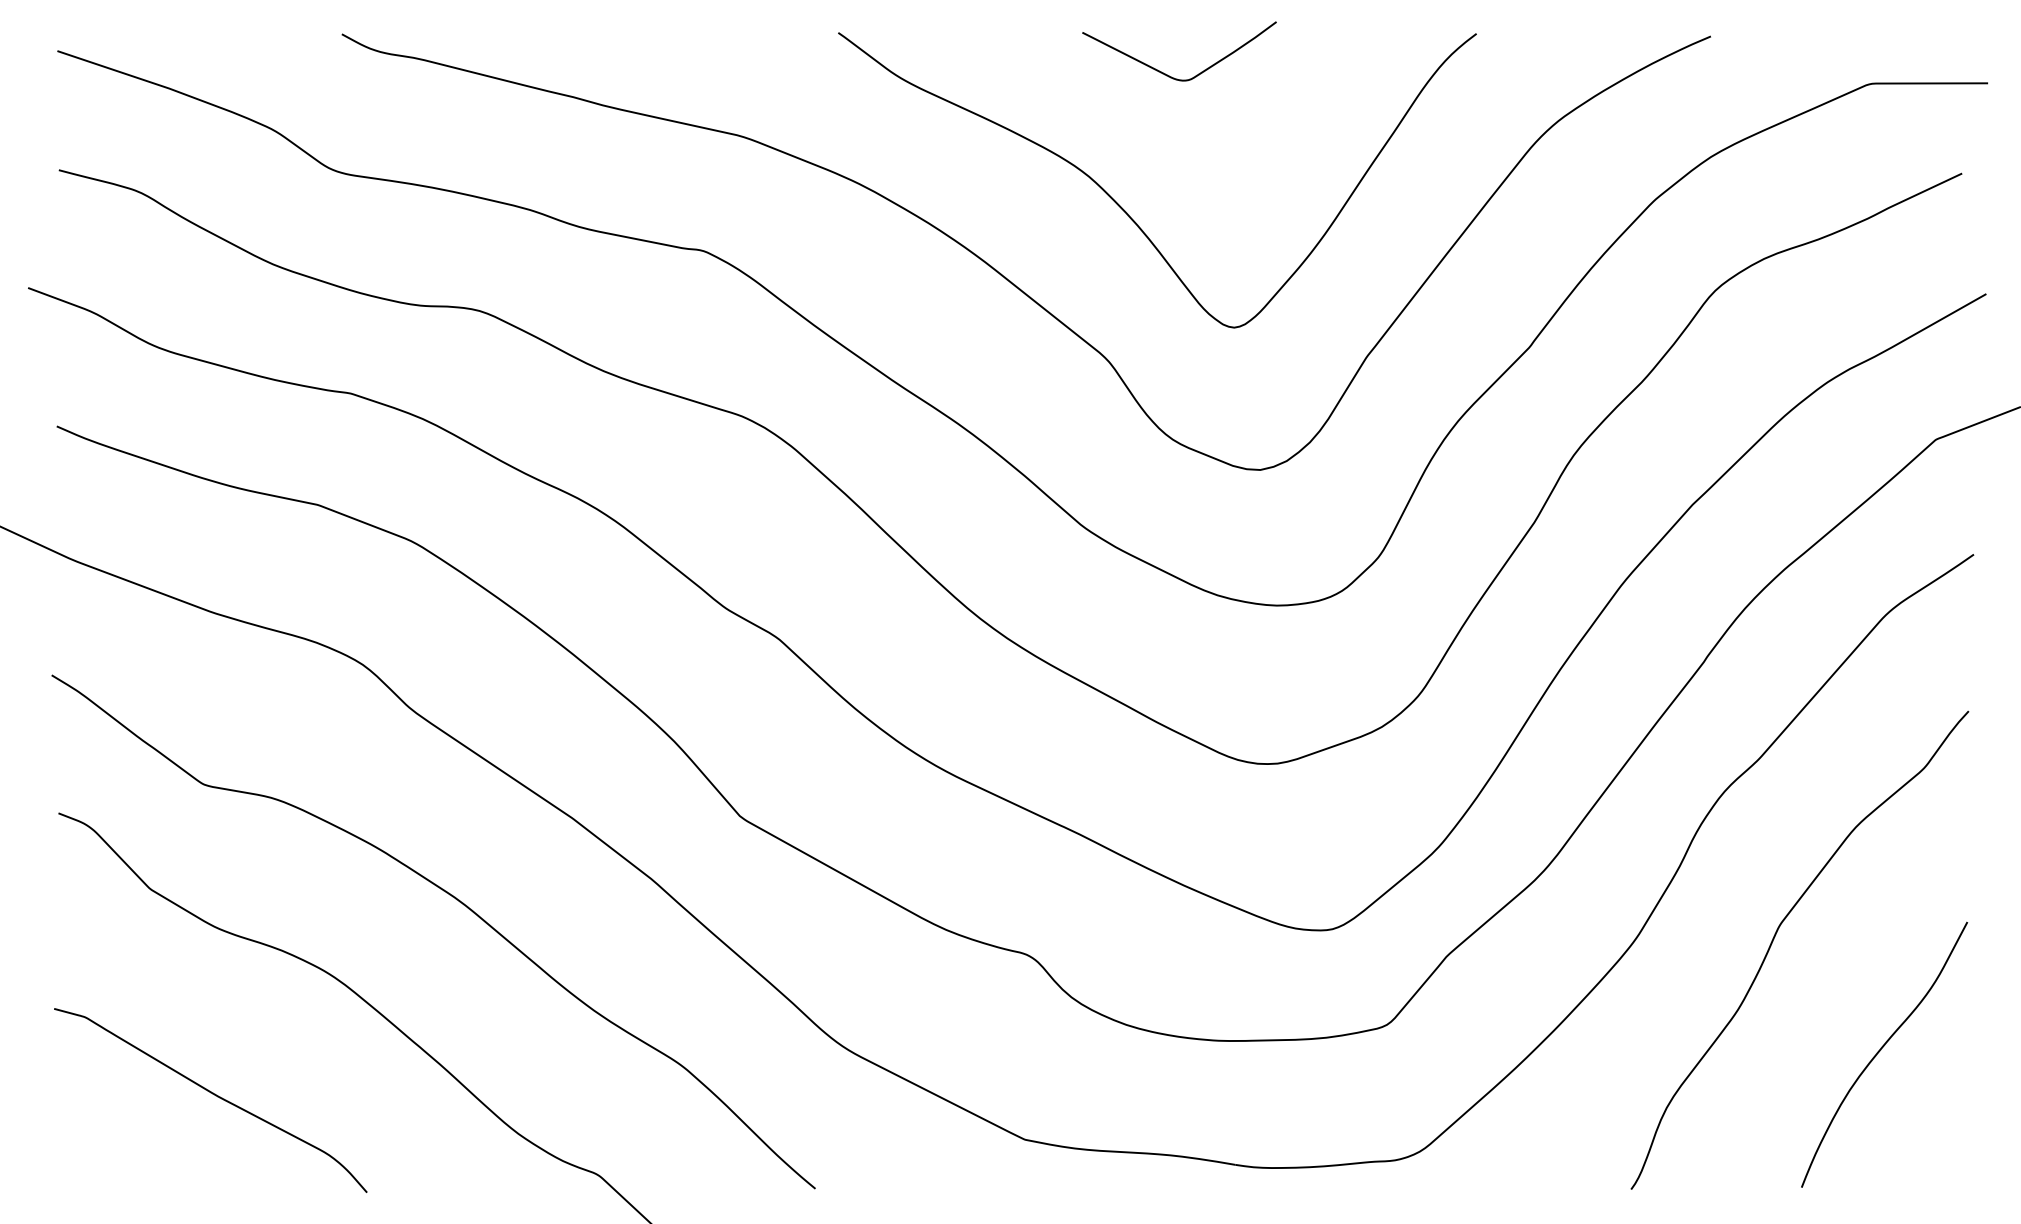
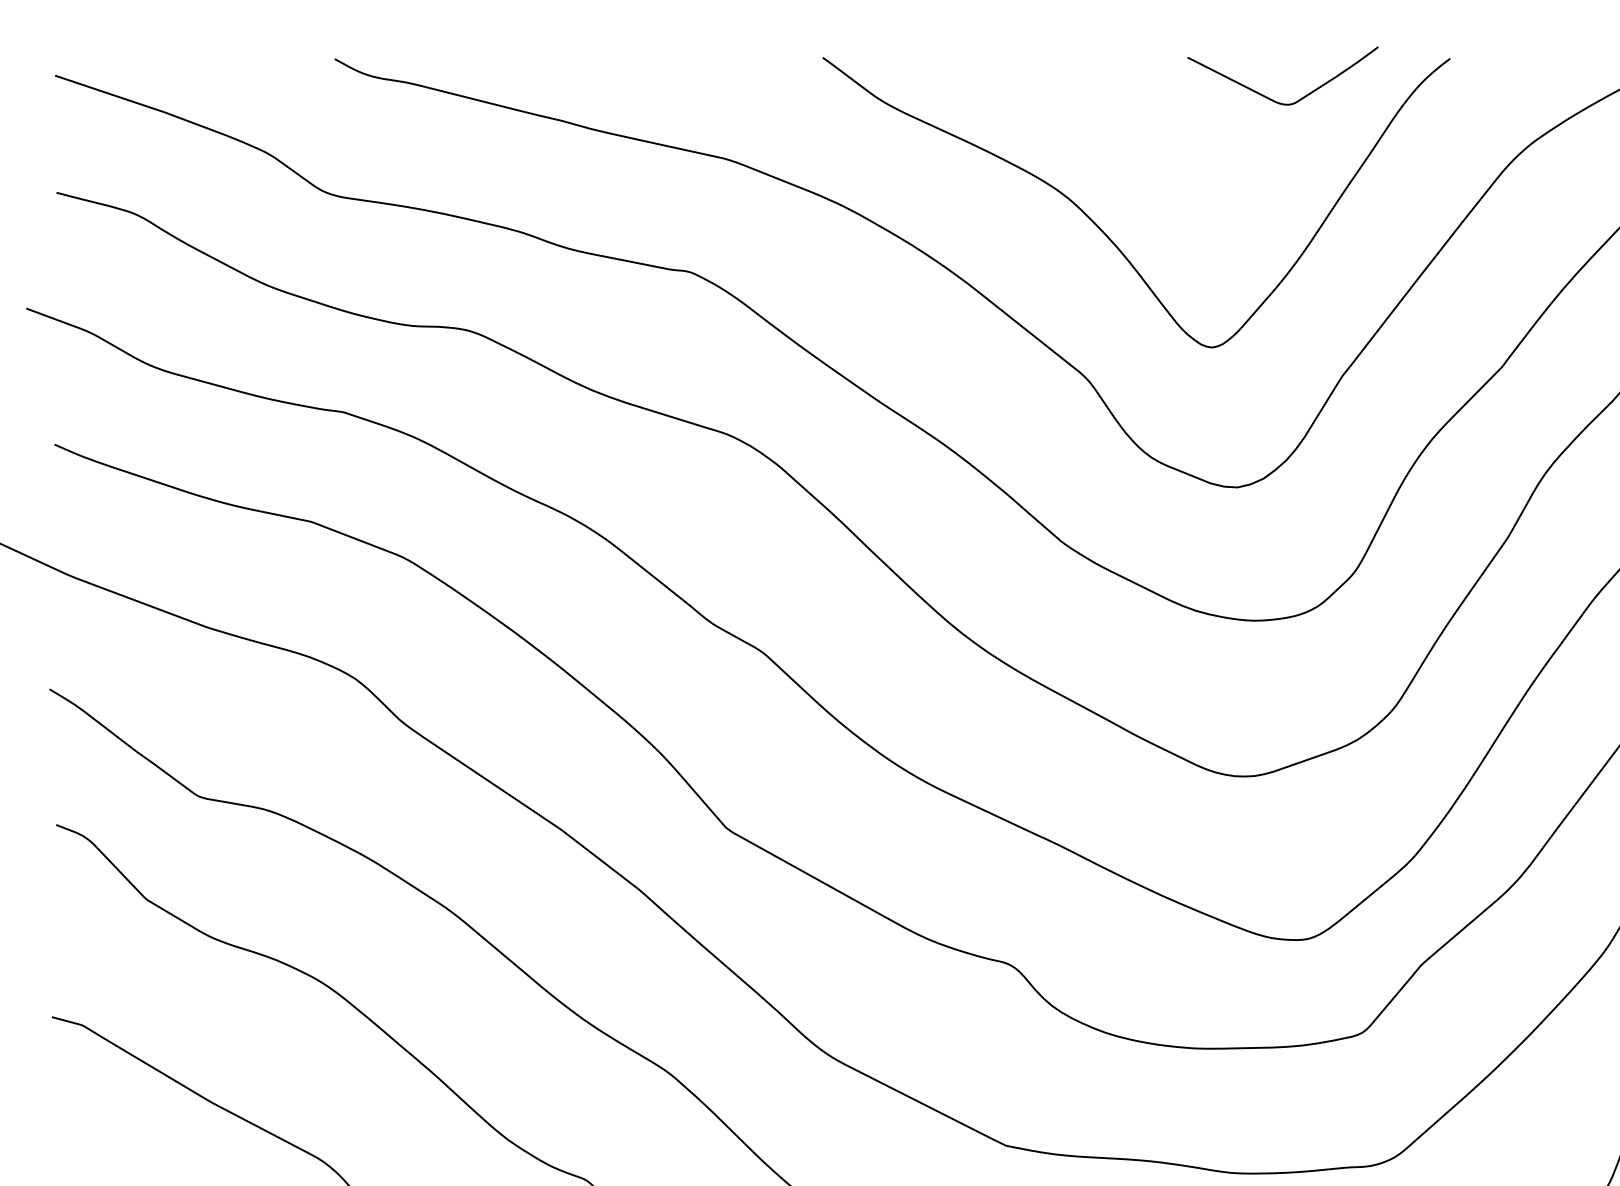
curve: (1167, 74) -> (1271, 98), moved

